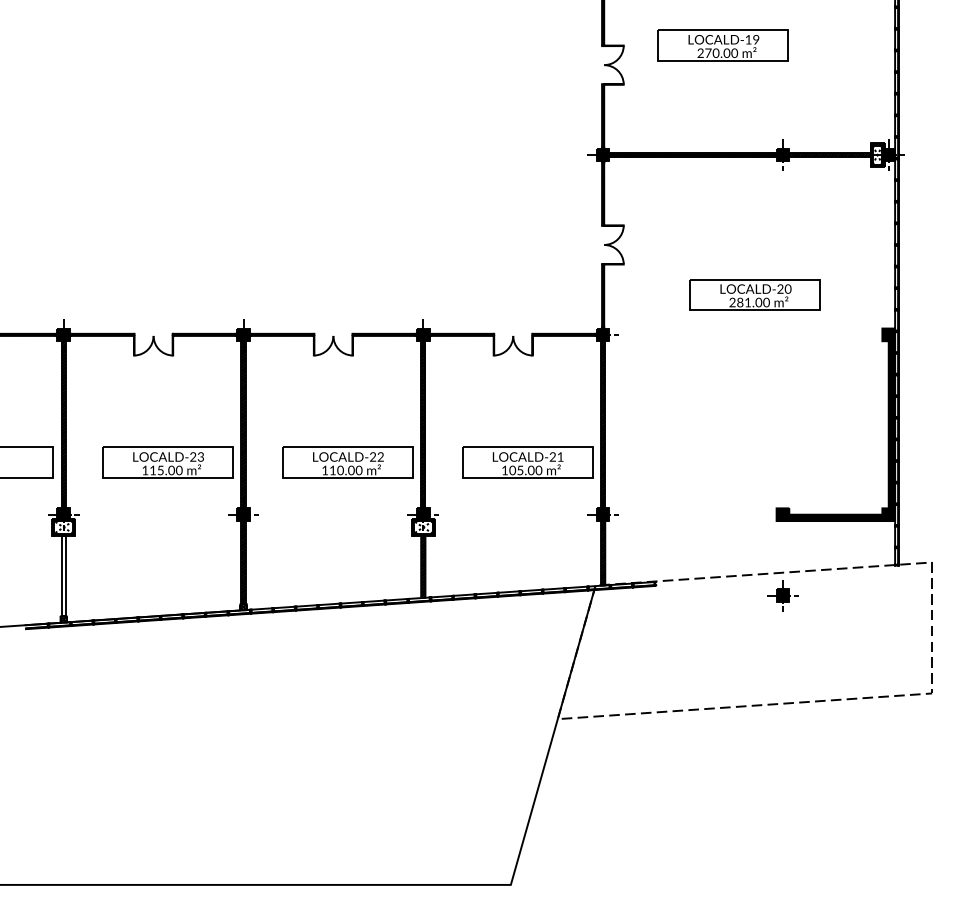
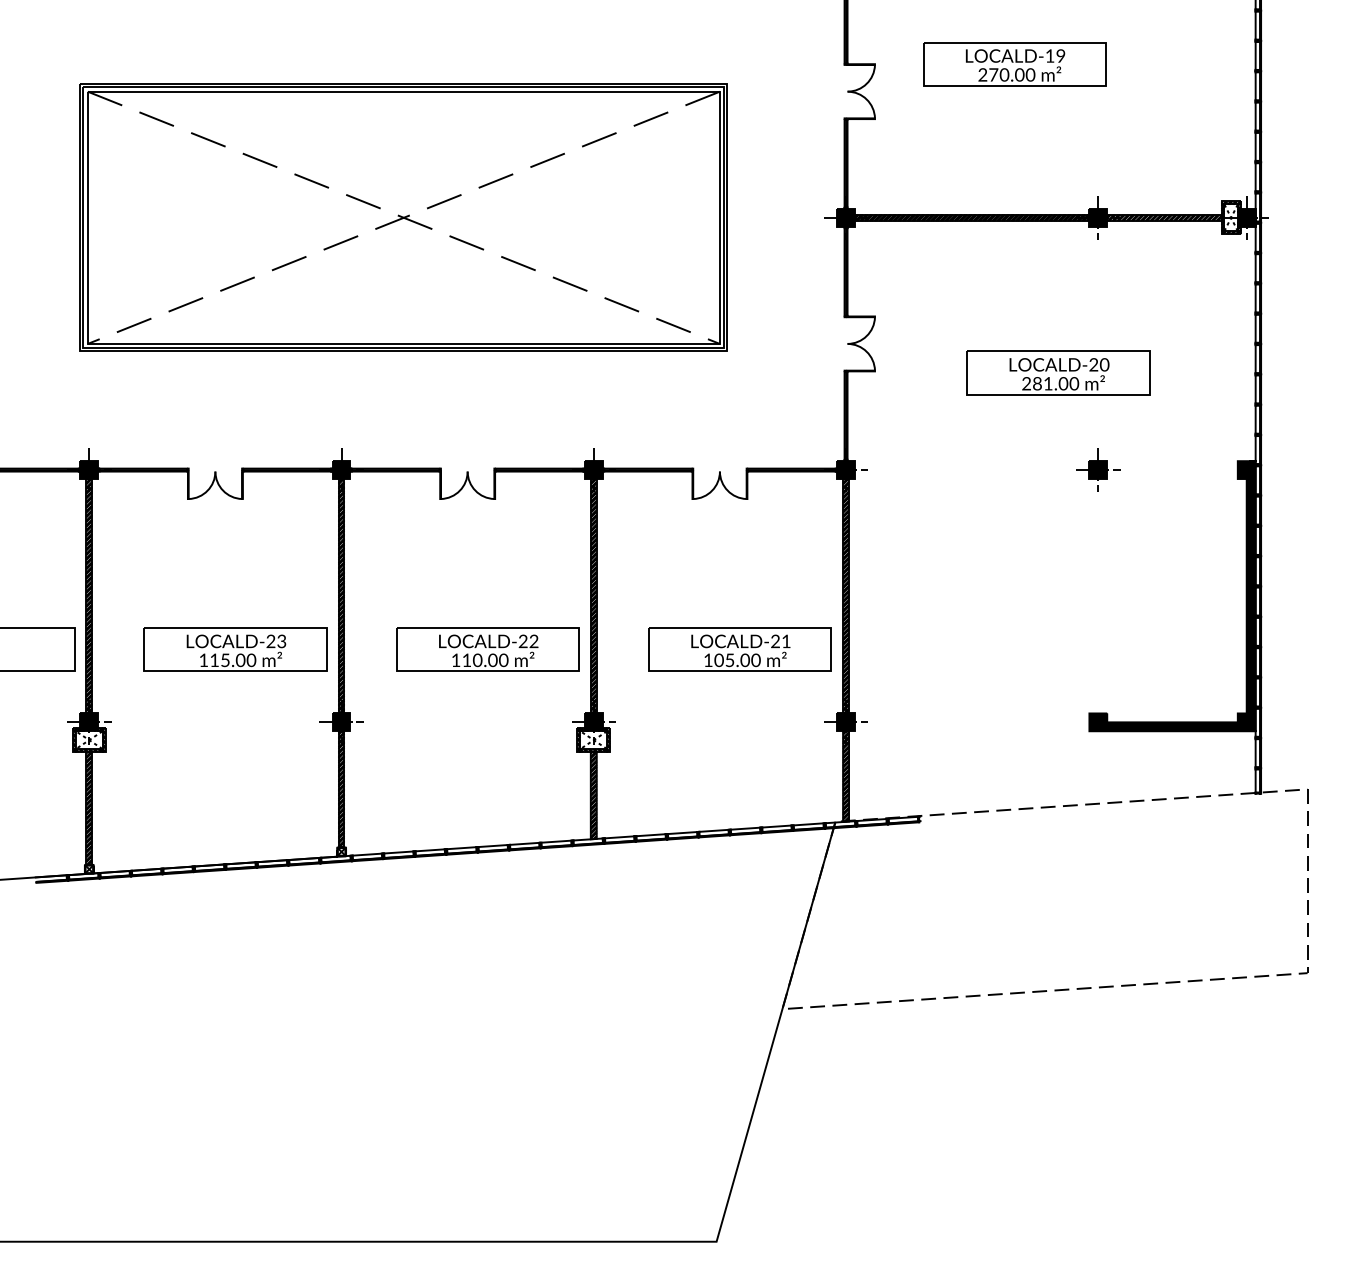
part: (287, 154) -> (403, 217), added
part: (755, 294) -> (1058, 372), moved
hatch: (63, 576) -> (89, 808), added
part: (783, 595) -> (1098, 469), moved

